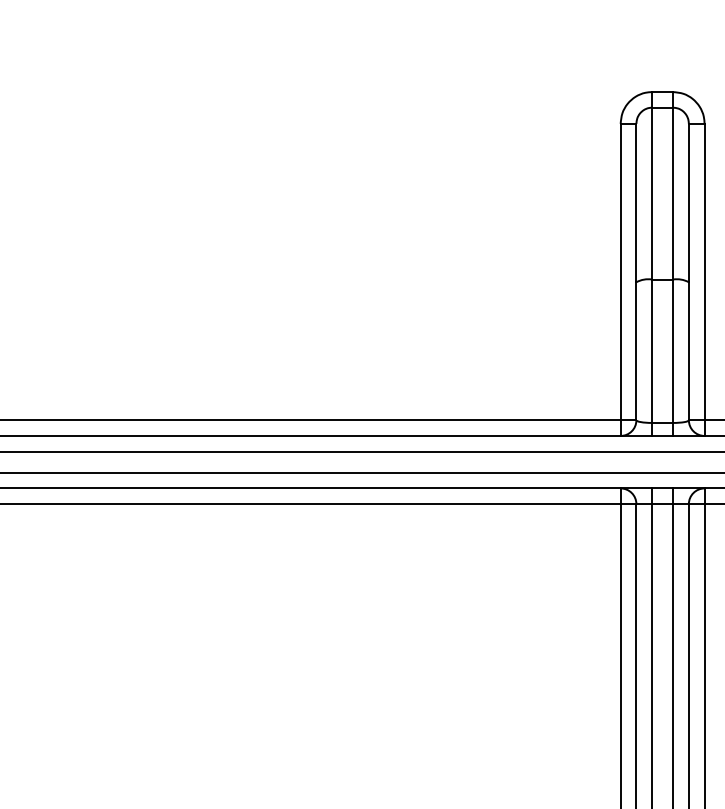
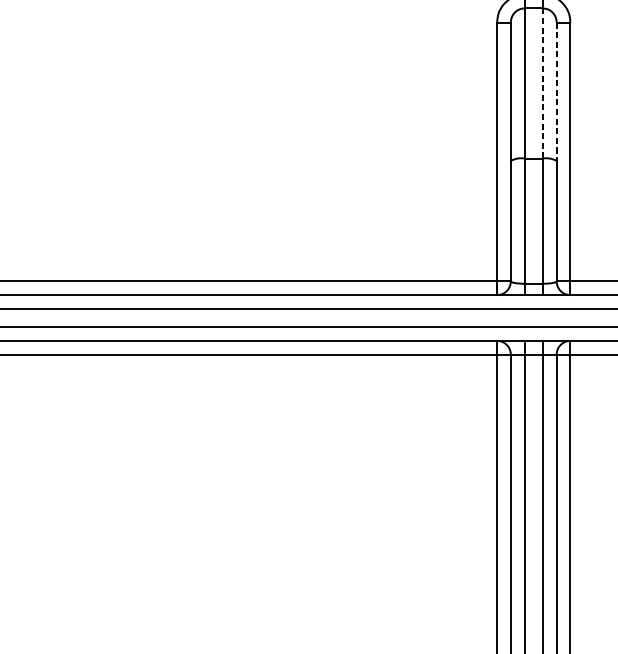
line: (673, 193) -> (543, 83), solid -> dashed
line: (688, 203) -> (556, 92), solid -> dashed

